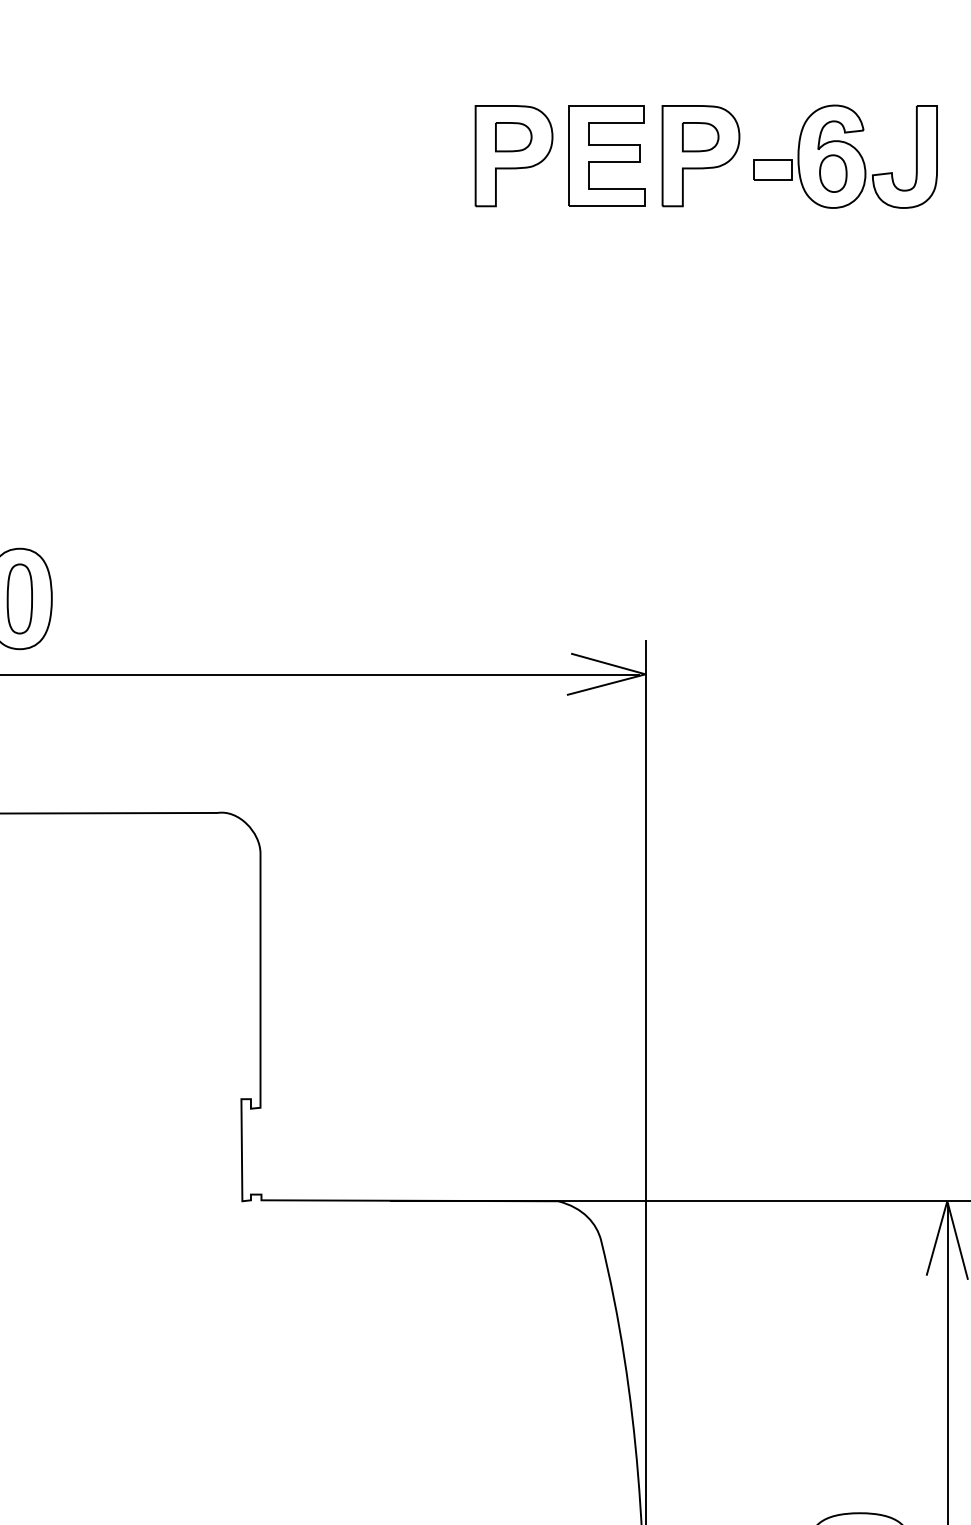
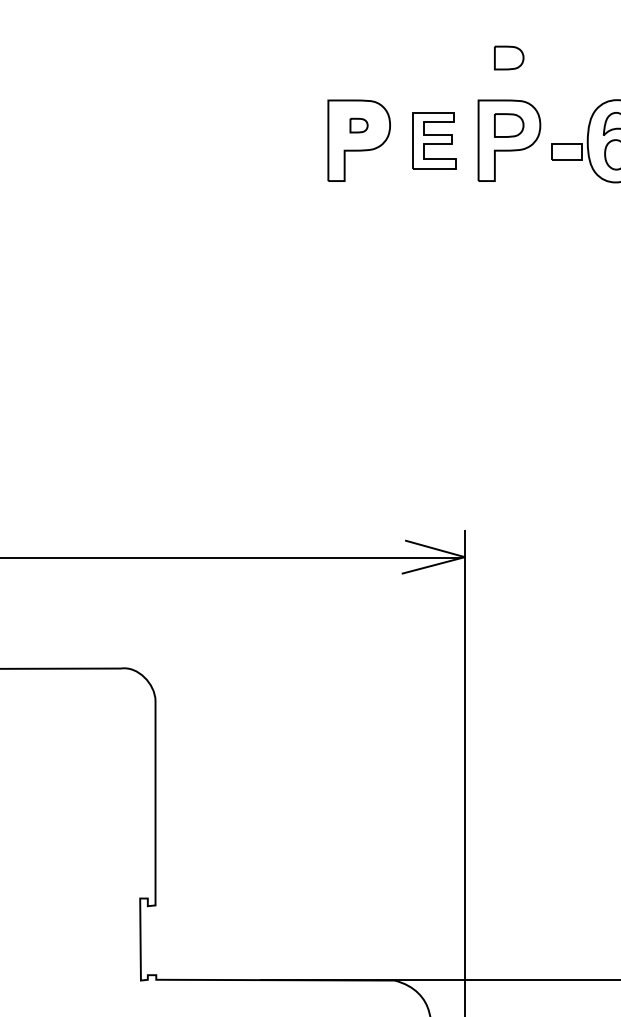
part: (700, 53) -> (509, 58), added
part: (513, 137) -> (358, 125), size x0.6
part: (606, 155) -> (433, 140), size x0.7

